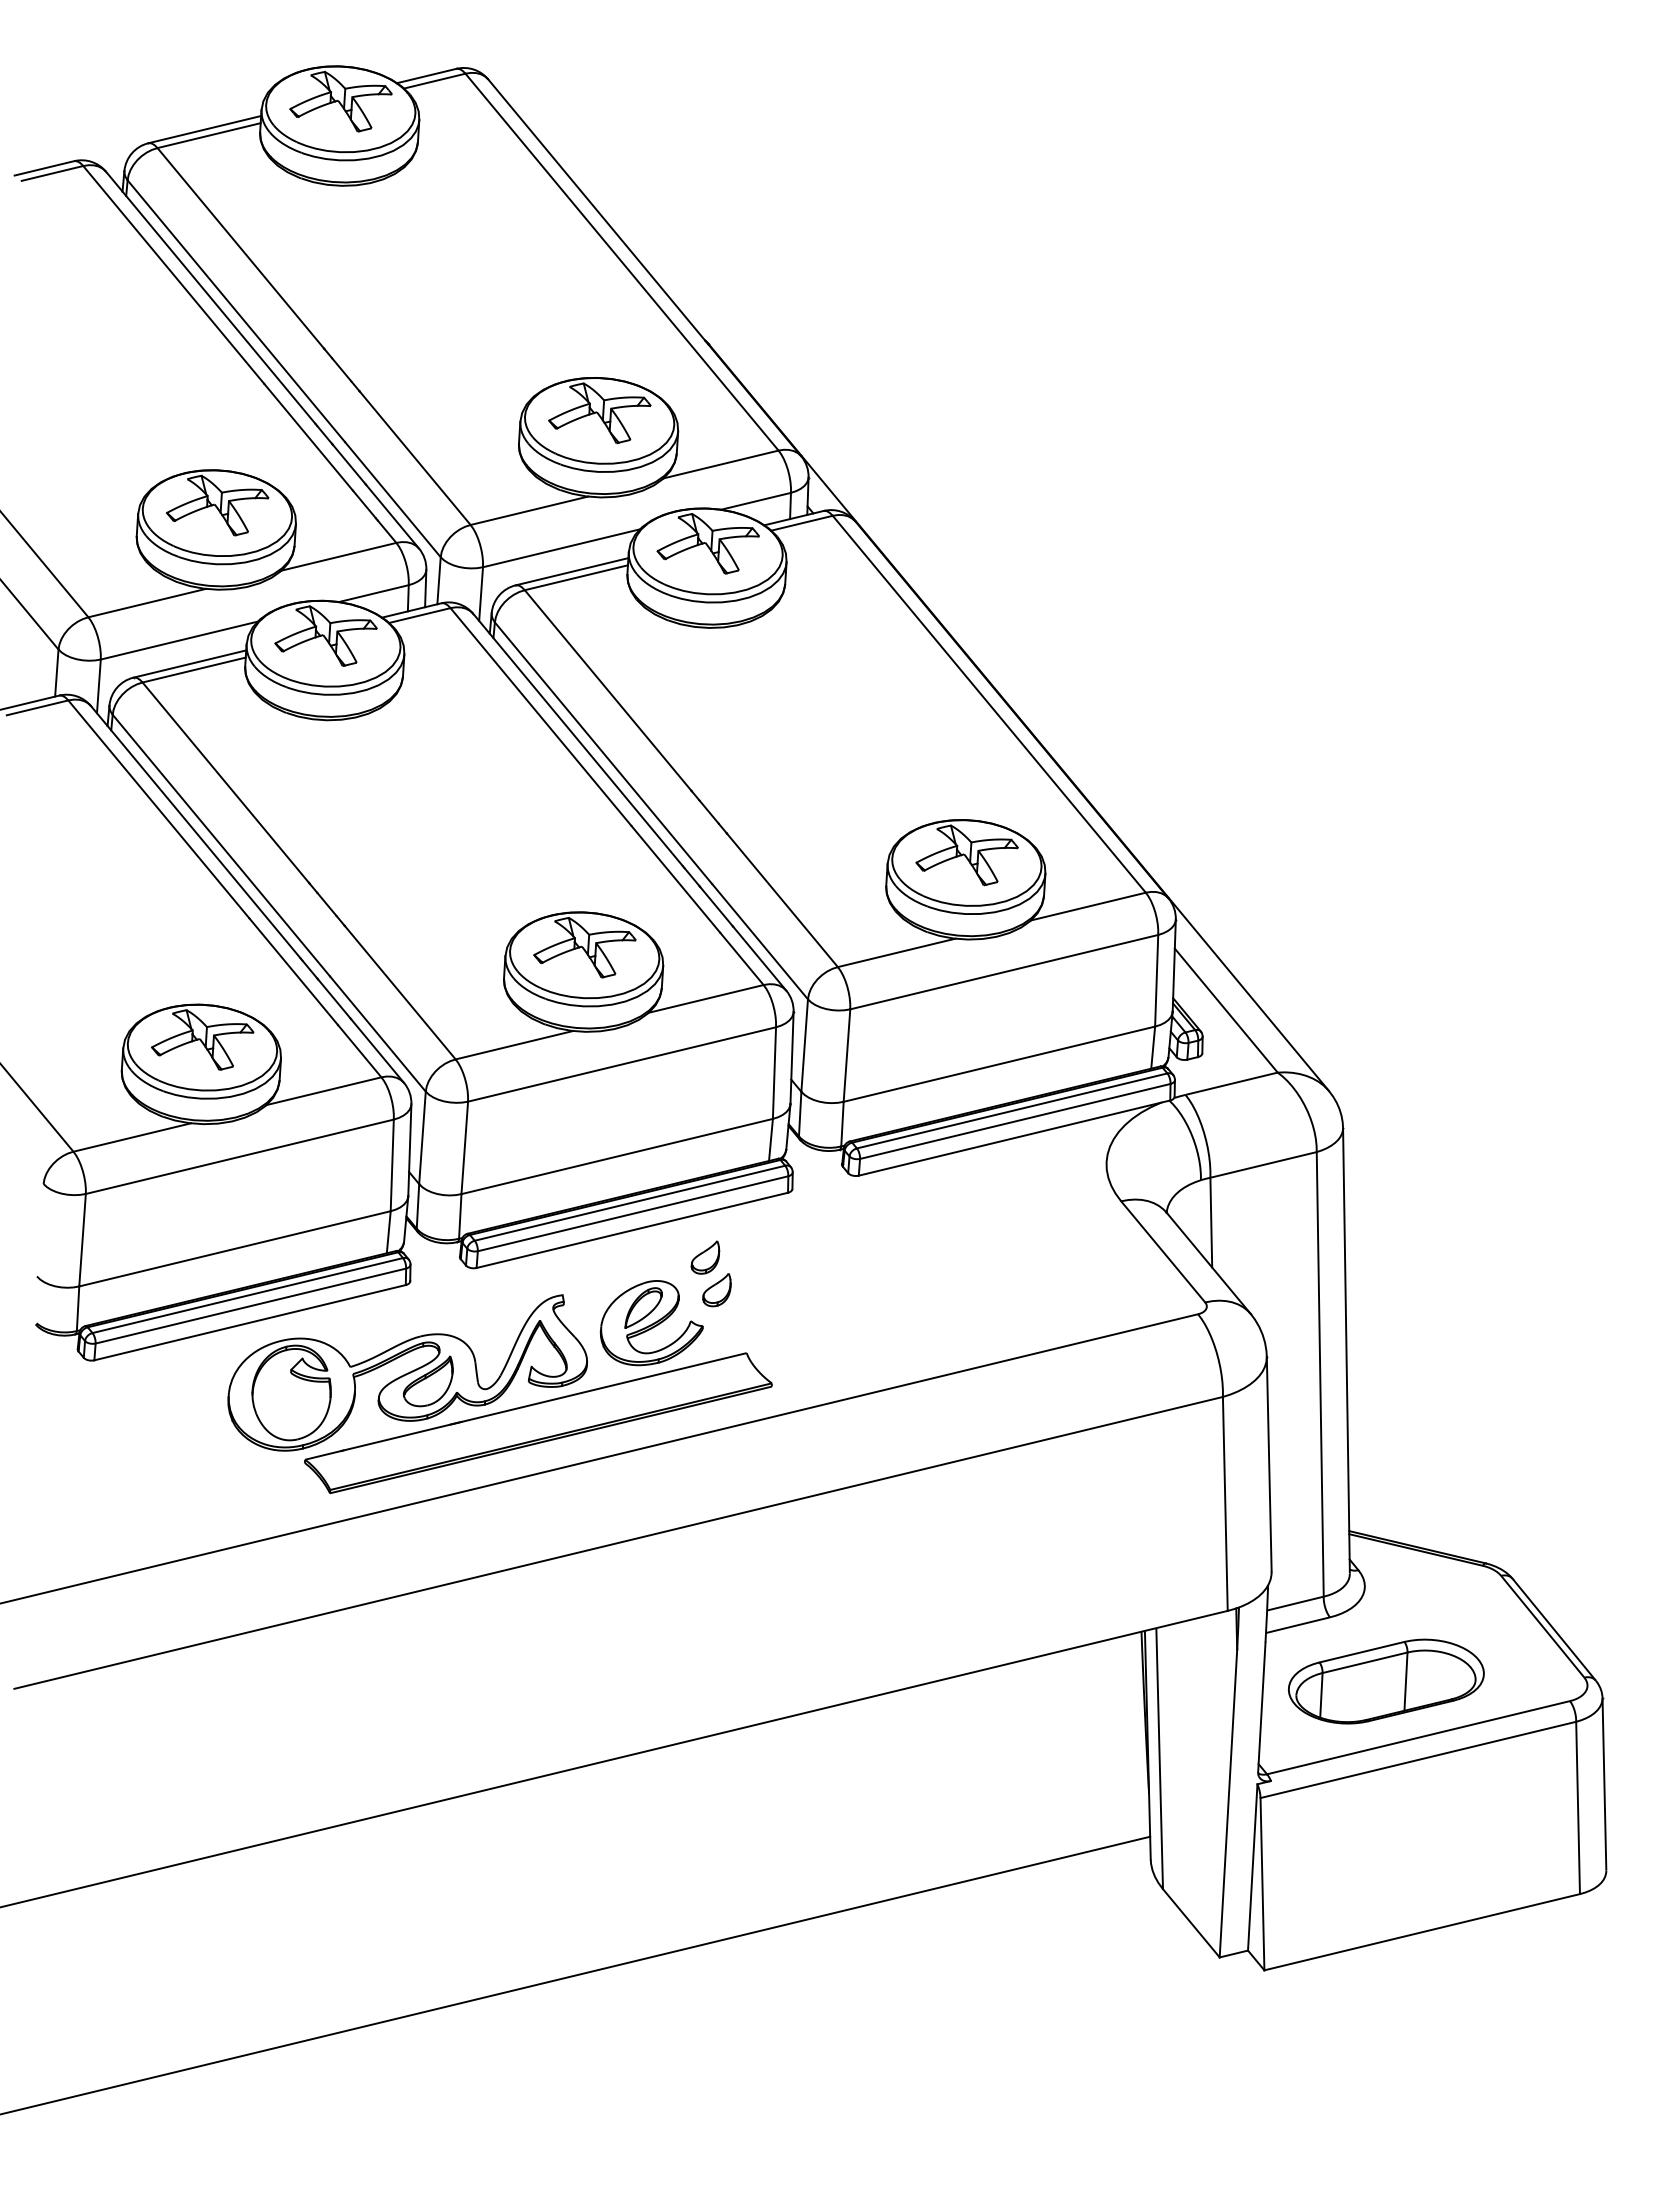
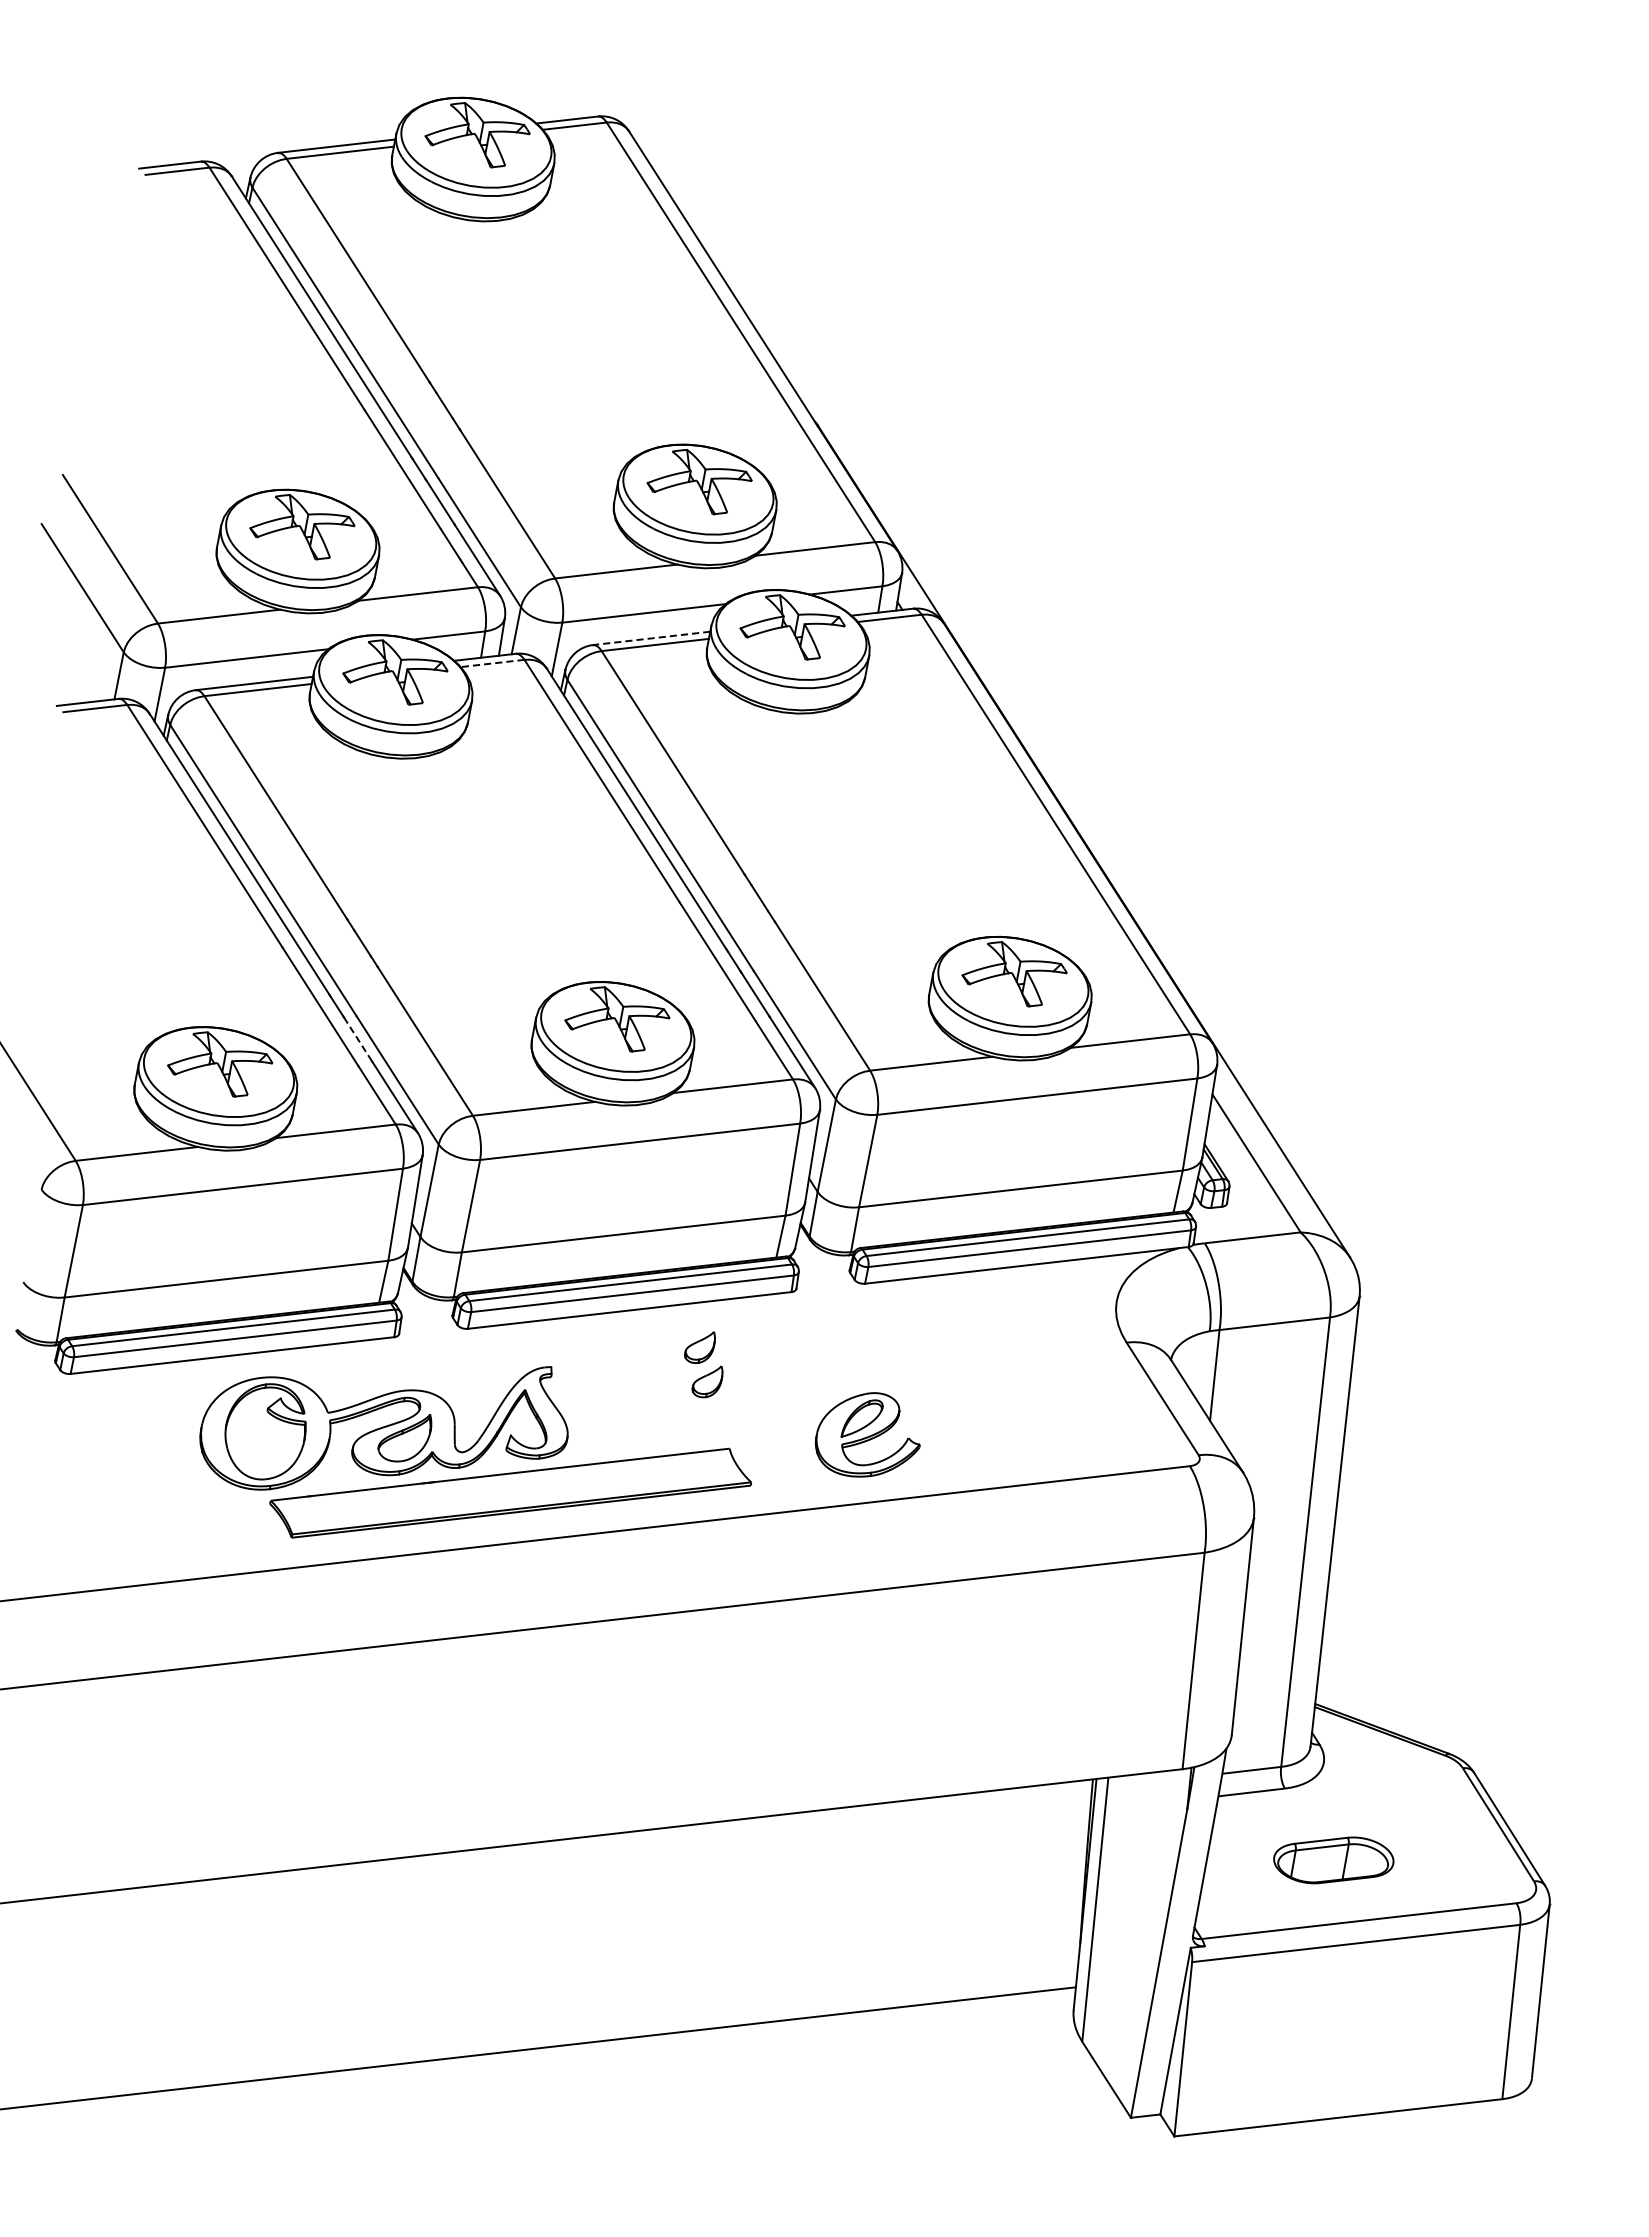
line: (572, 571) -> (652, 638), solid -> dashed
line: (419, 615) -> (492, 663), solid -> dashed
line: (333, 998) -> (357, 1038), solid -> dashed
part: (651, 1323) -> (868, 1435), moved
part: (1386, 1681) -> (1333, 1860), size x0.6

